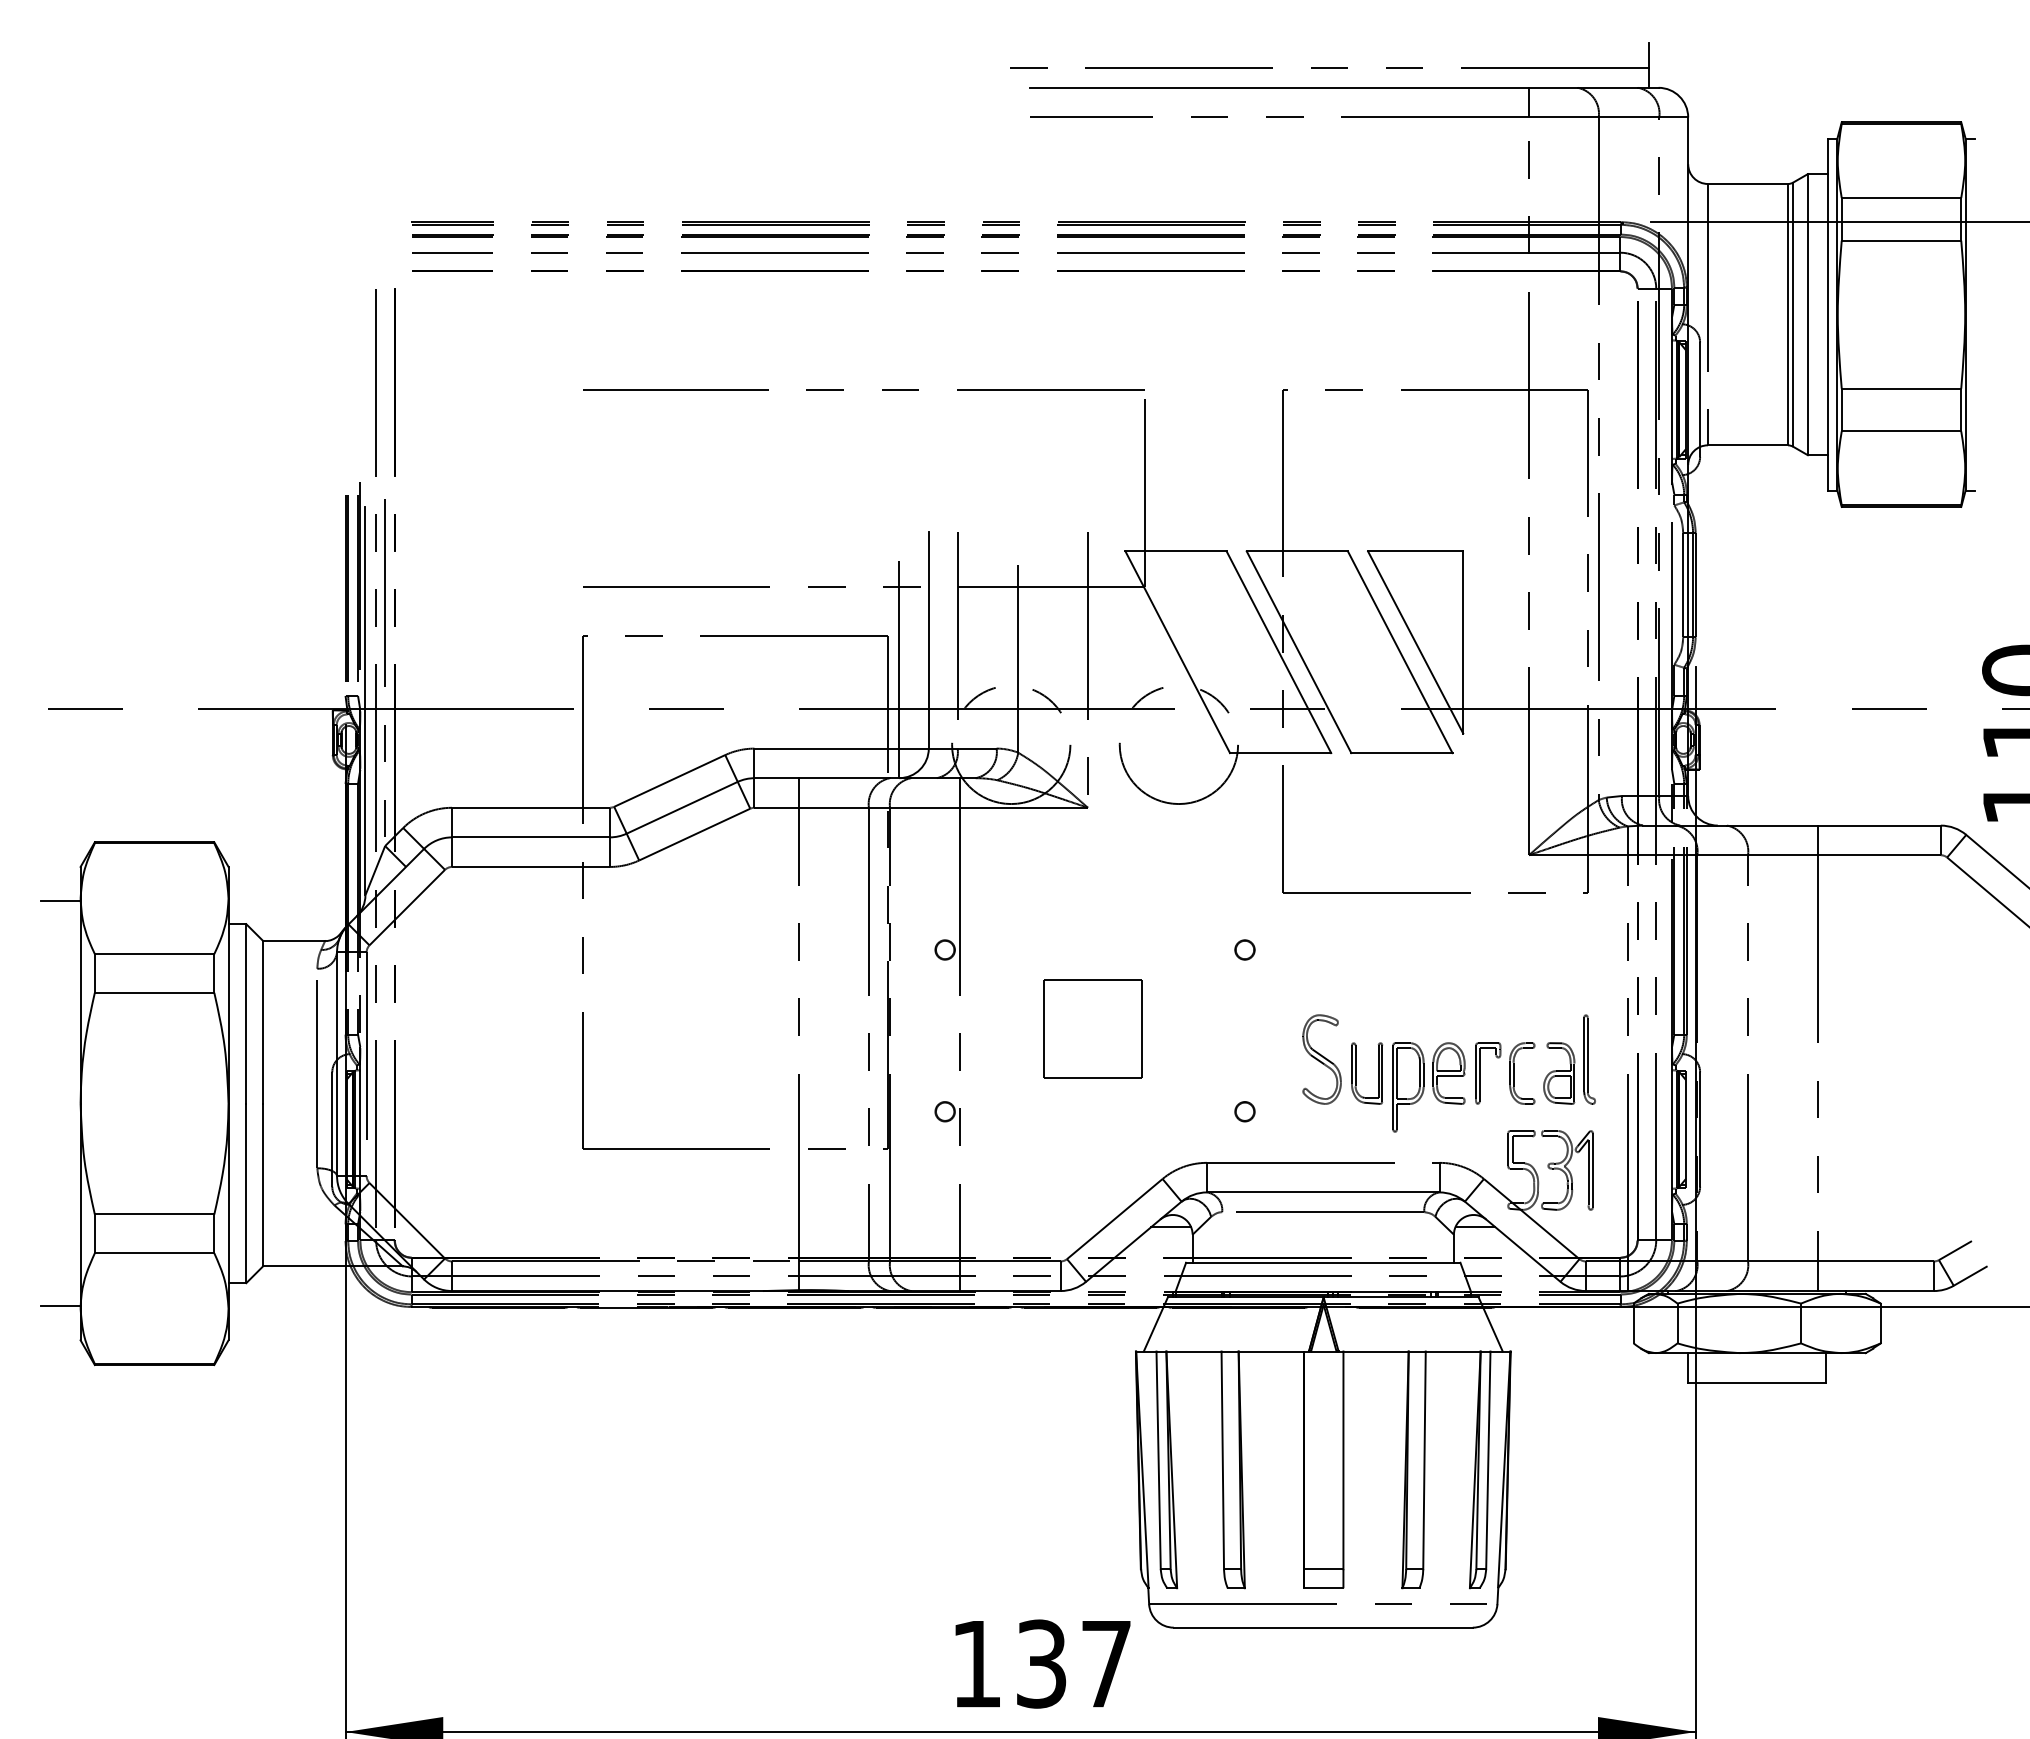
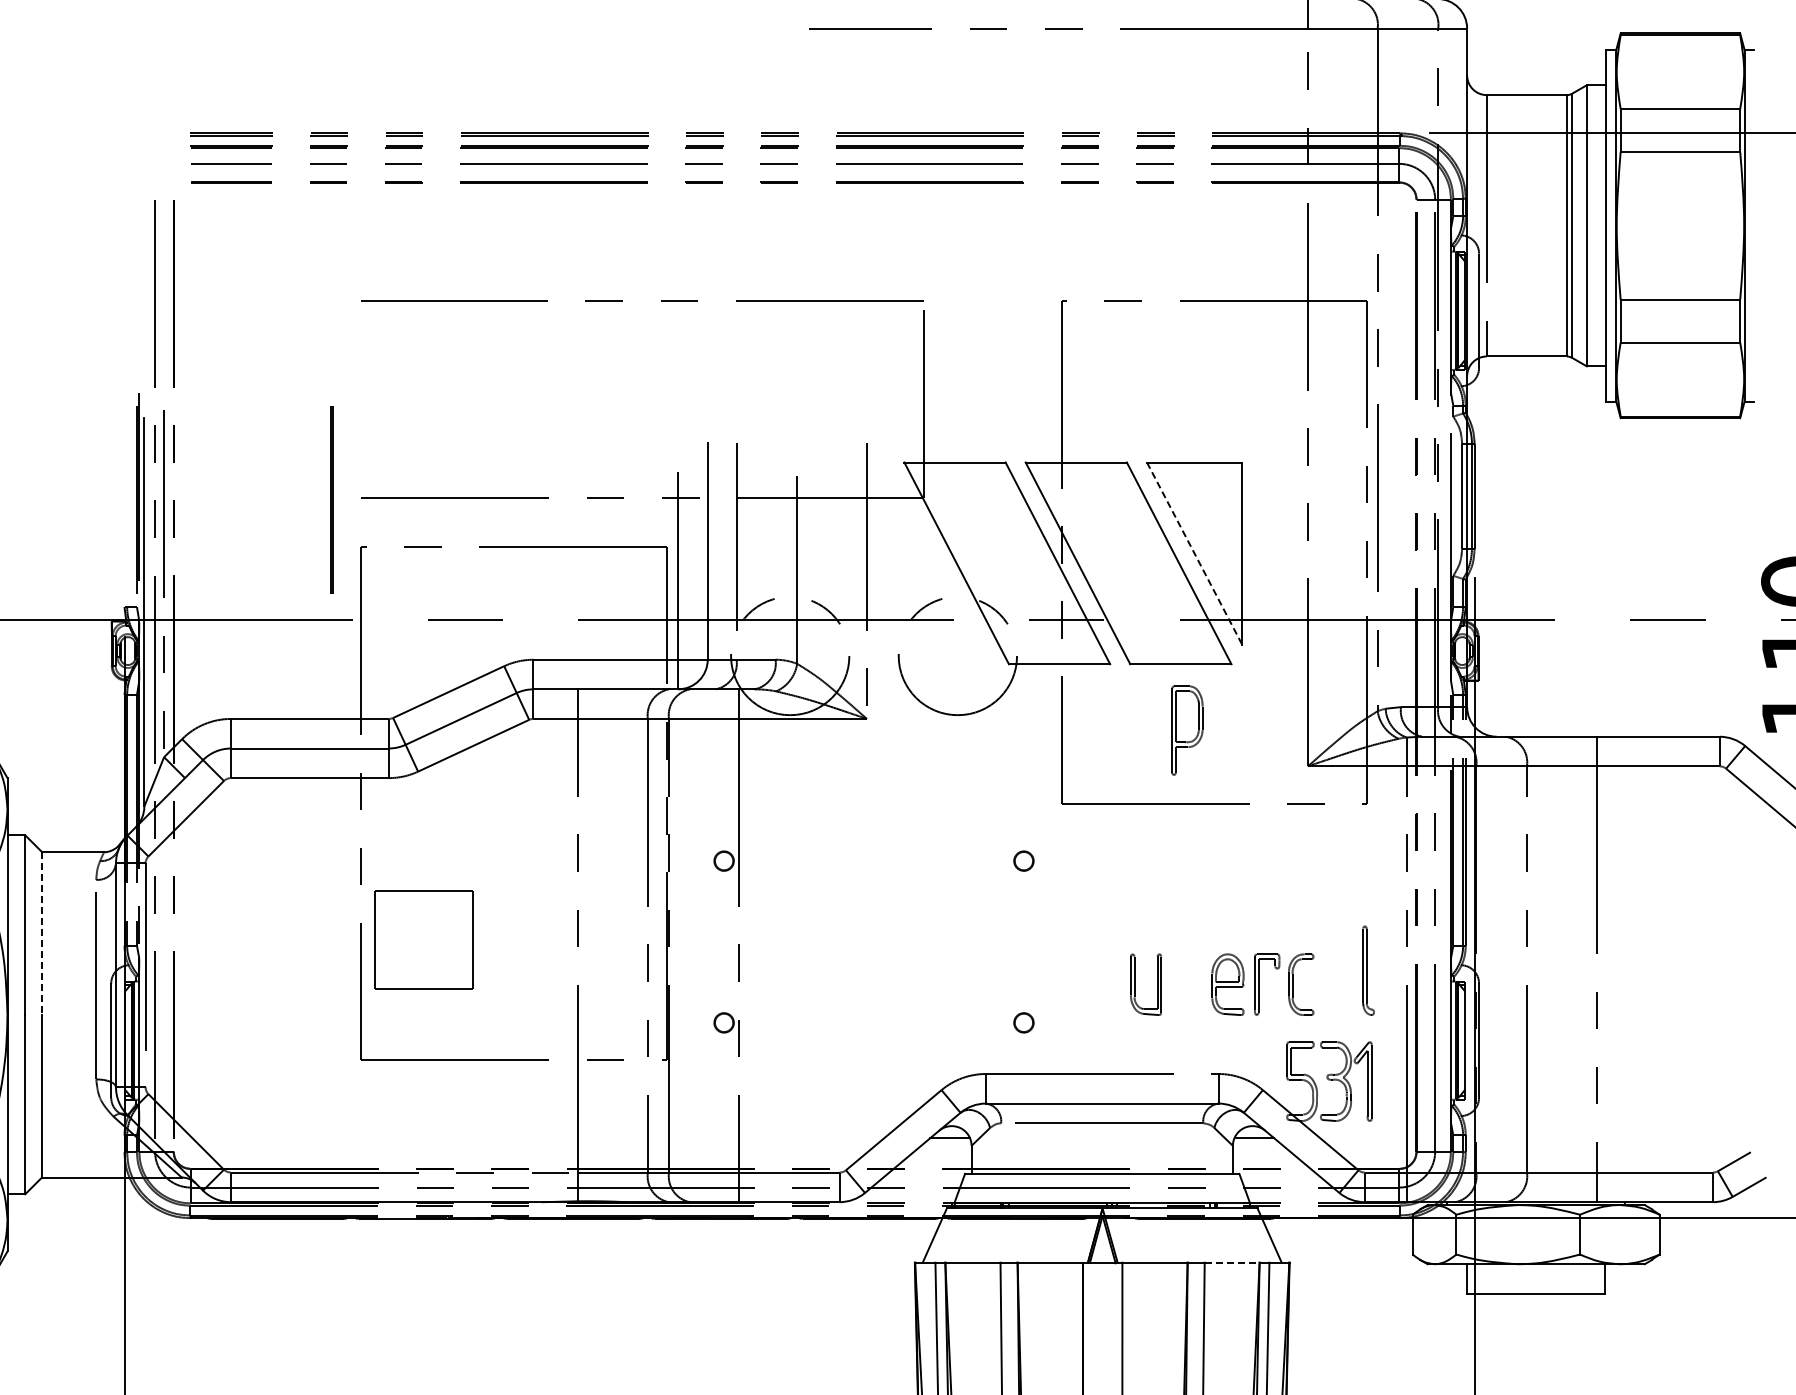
line: (346, 588) -> (331, 499), moved
line: (1415, 642) -> (1194, 553), solid -> dashed
line: (263, 1022) -> (42, 933), solid -> dashed
part: (1092, 1028) -> (423, 939), moved
part: (1321, 1059) -> (1100, 970), removed
part: (1559, 1073) -> (1338, 984), removed
part: (1408, 1087) -> (1187, 730), moved
line: (1453, 1351) -> (1232, 1262), solid -> dashed

